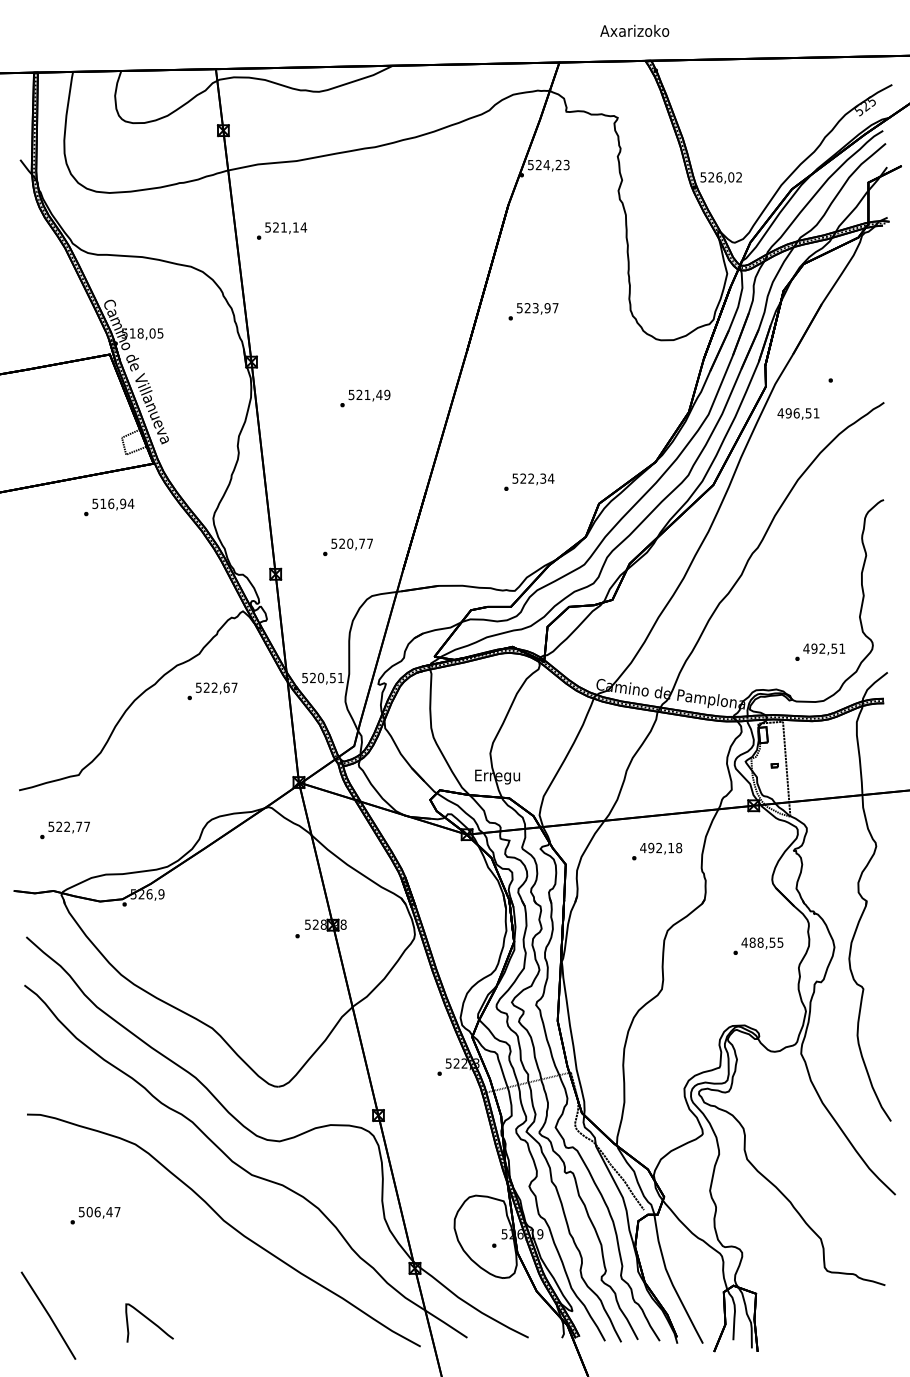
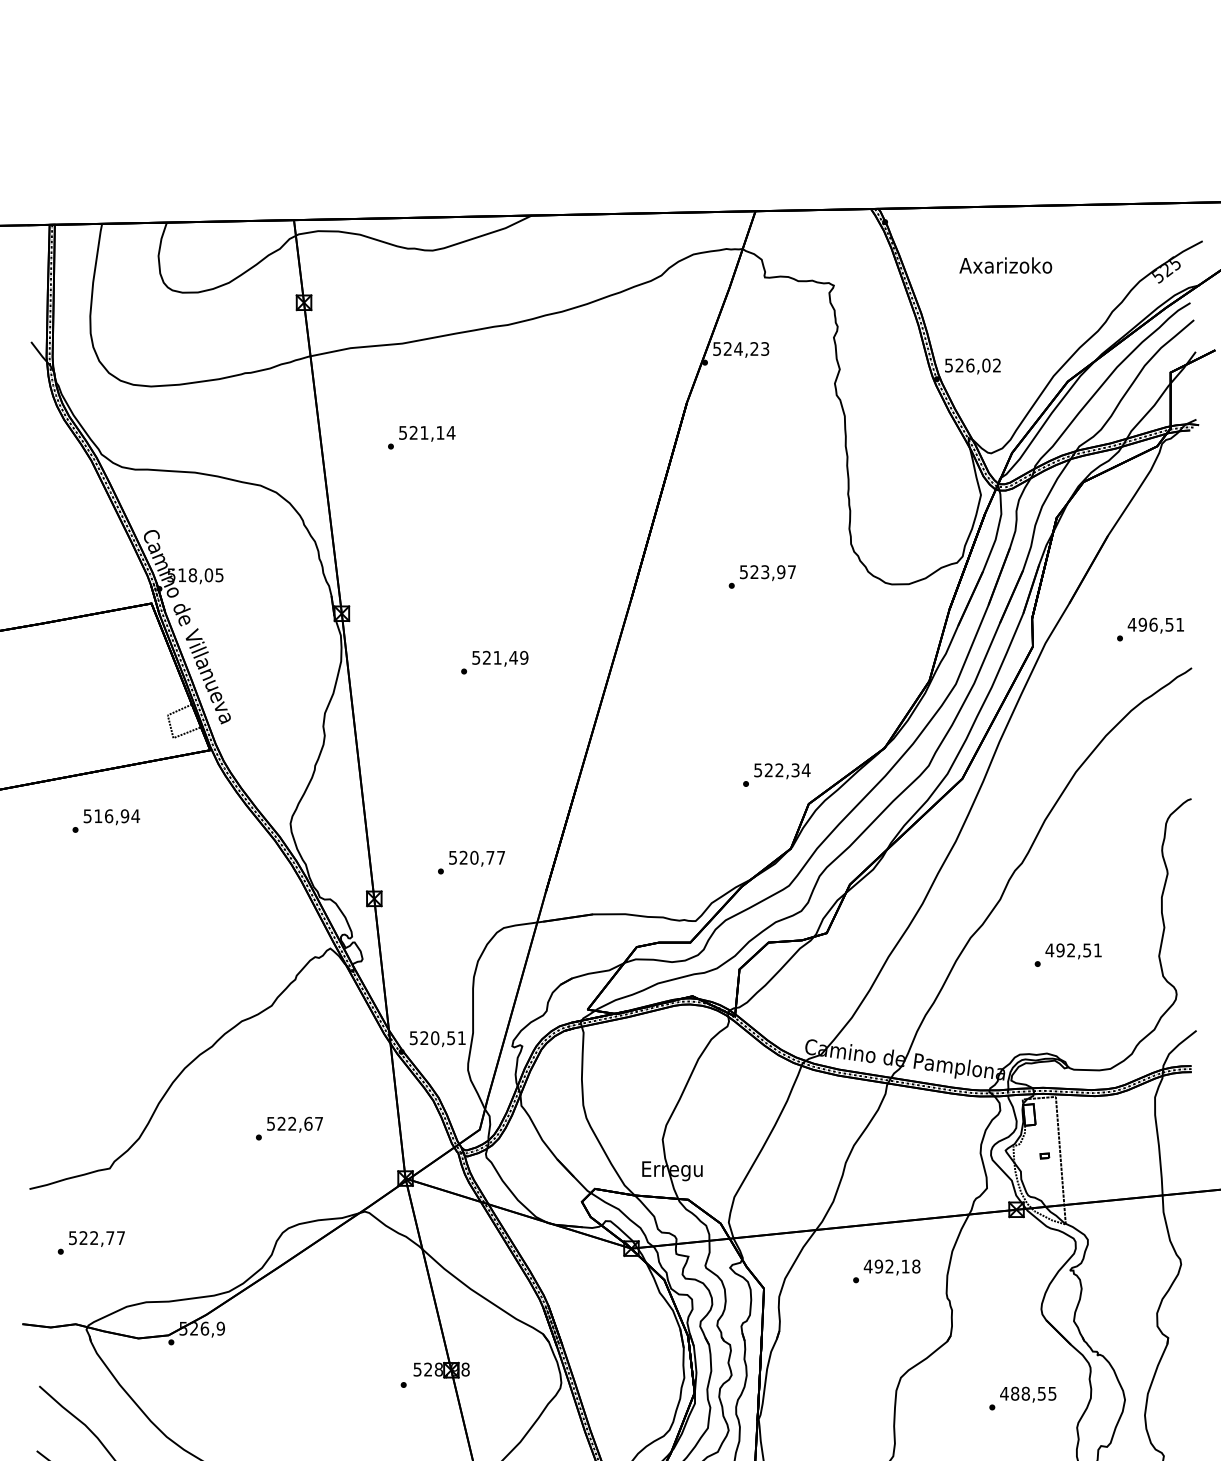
text: (634, 30) -> (1005, 264), moved
text: (282, 230) -> (422, 436), moved
text: (533, 311) -> (762, 576), moved
text: (798, 413) -> (1155, 624), moved
text: (529, 481) -> (777, 774), moved
text: (109, 507) -> (106, 821), moved
text: (820, 651) -> (1068, 954), moved
text: (212, 691) -> (289, 1128), moved

